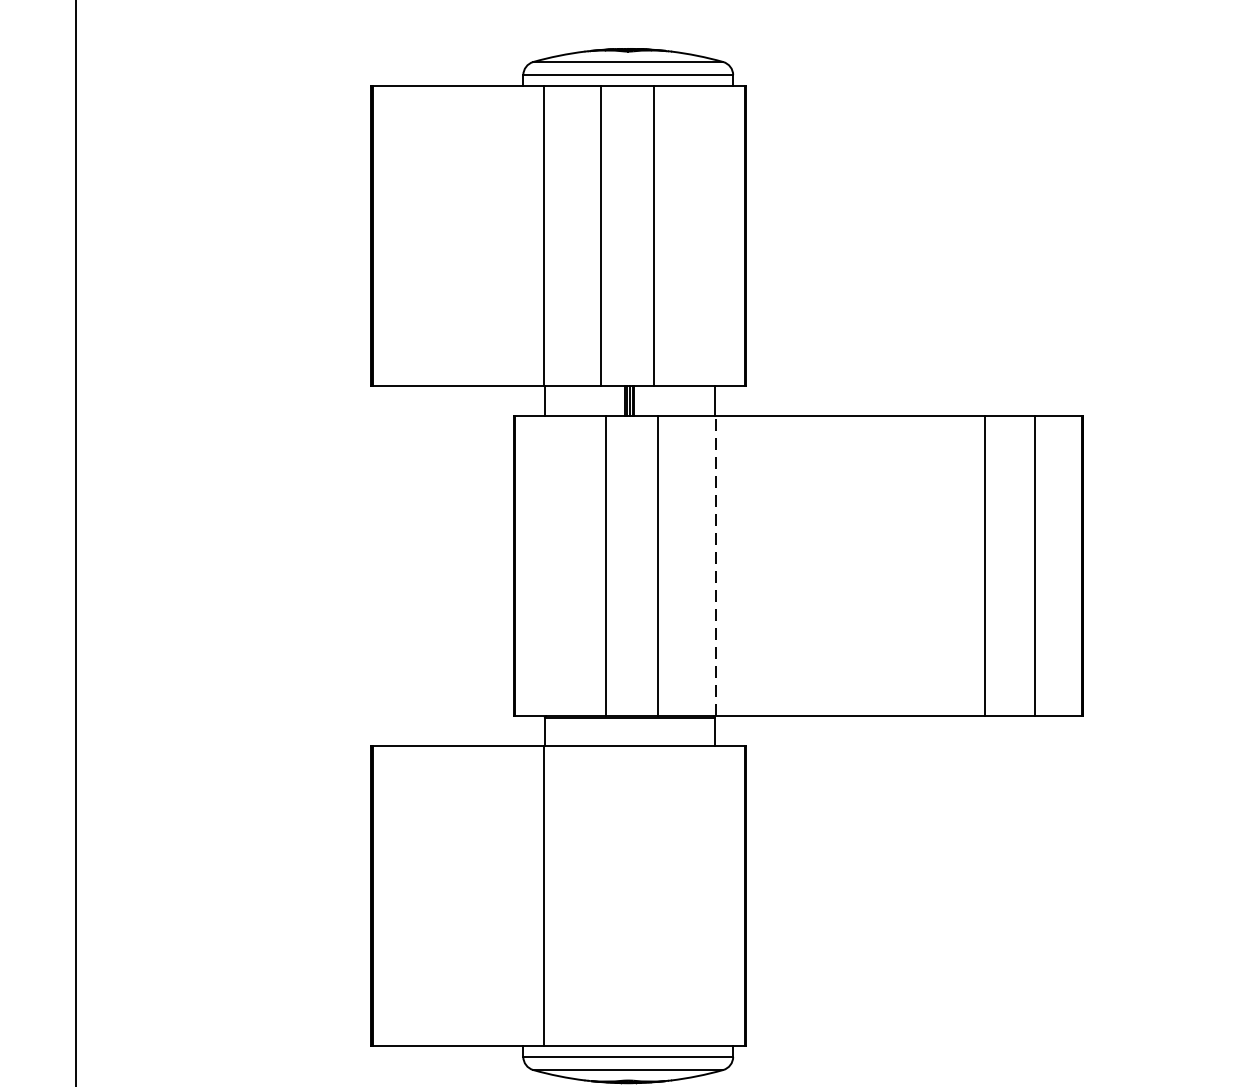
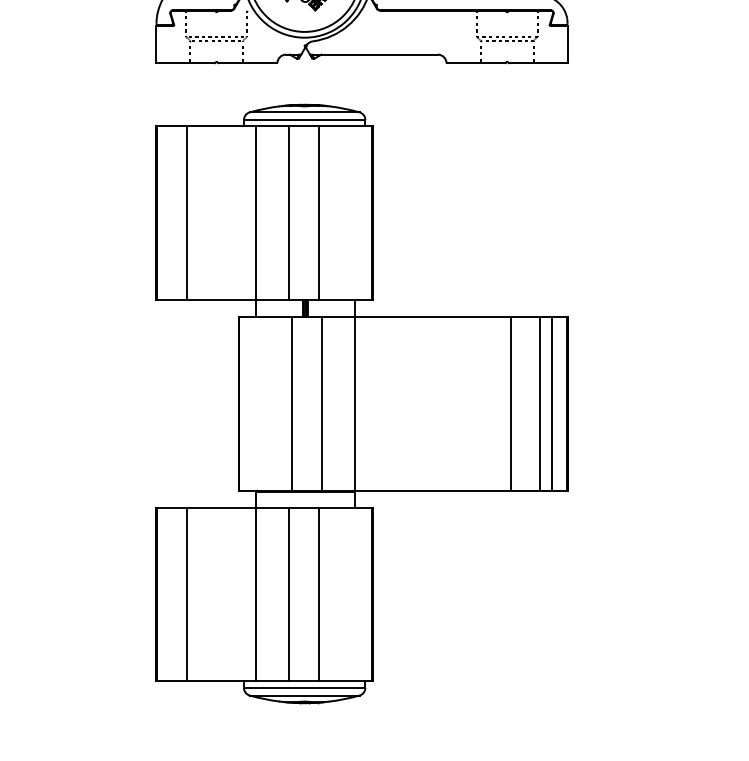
line: (423, 235) -> (186, 212), added
line: (716, 565) -> (355, 403), dashed -> solid
line: (1056, 565) -> (552, 403), added
line: (423, 895) -> (186, 594), added
line: (602, 895) -> (289, 594), added
line: (653, 895) -> (319, 594), added

